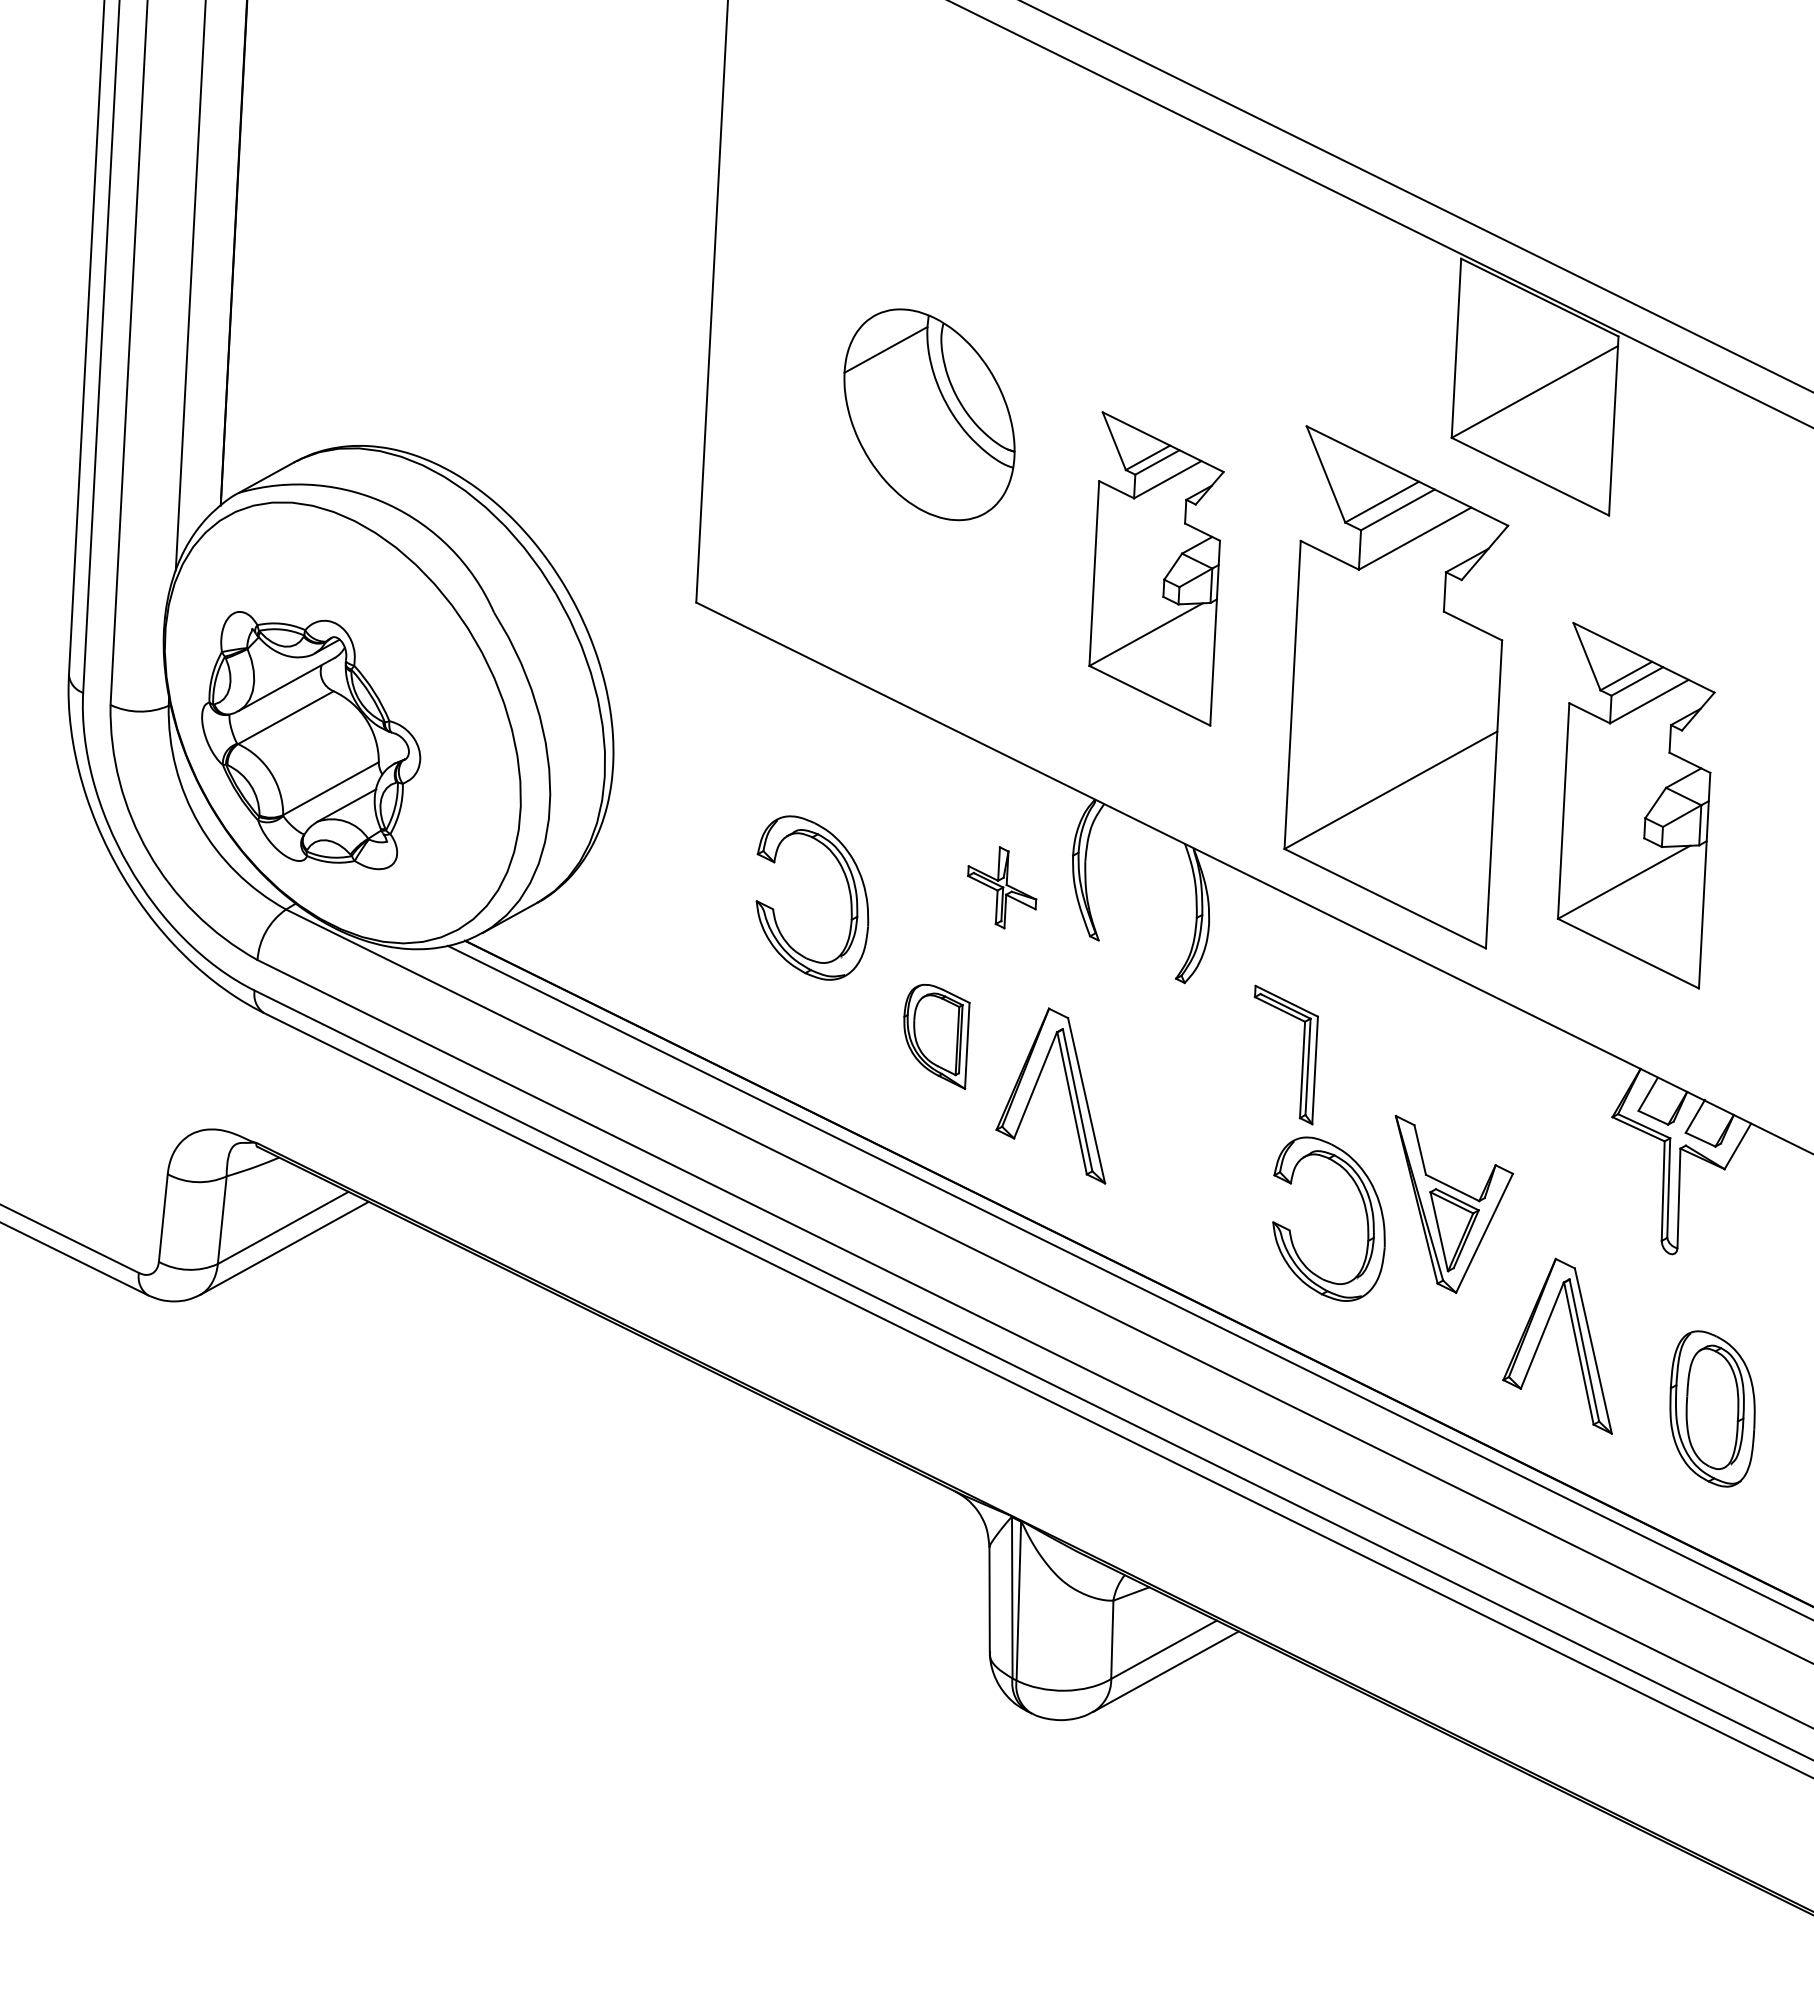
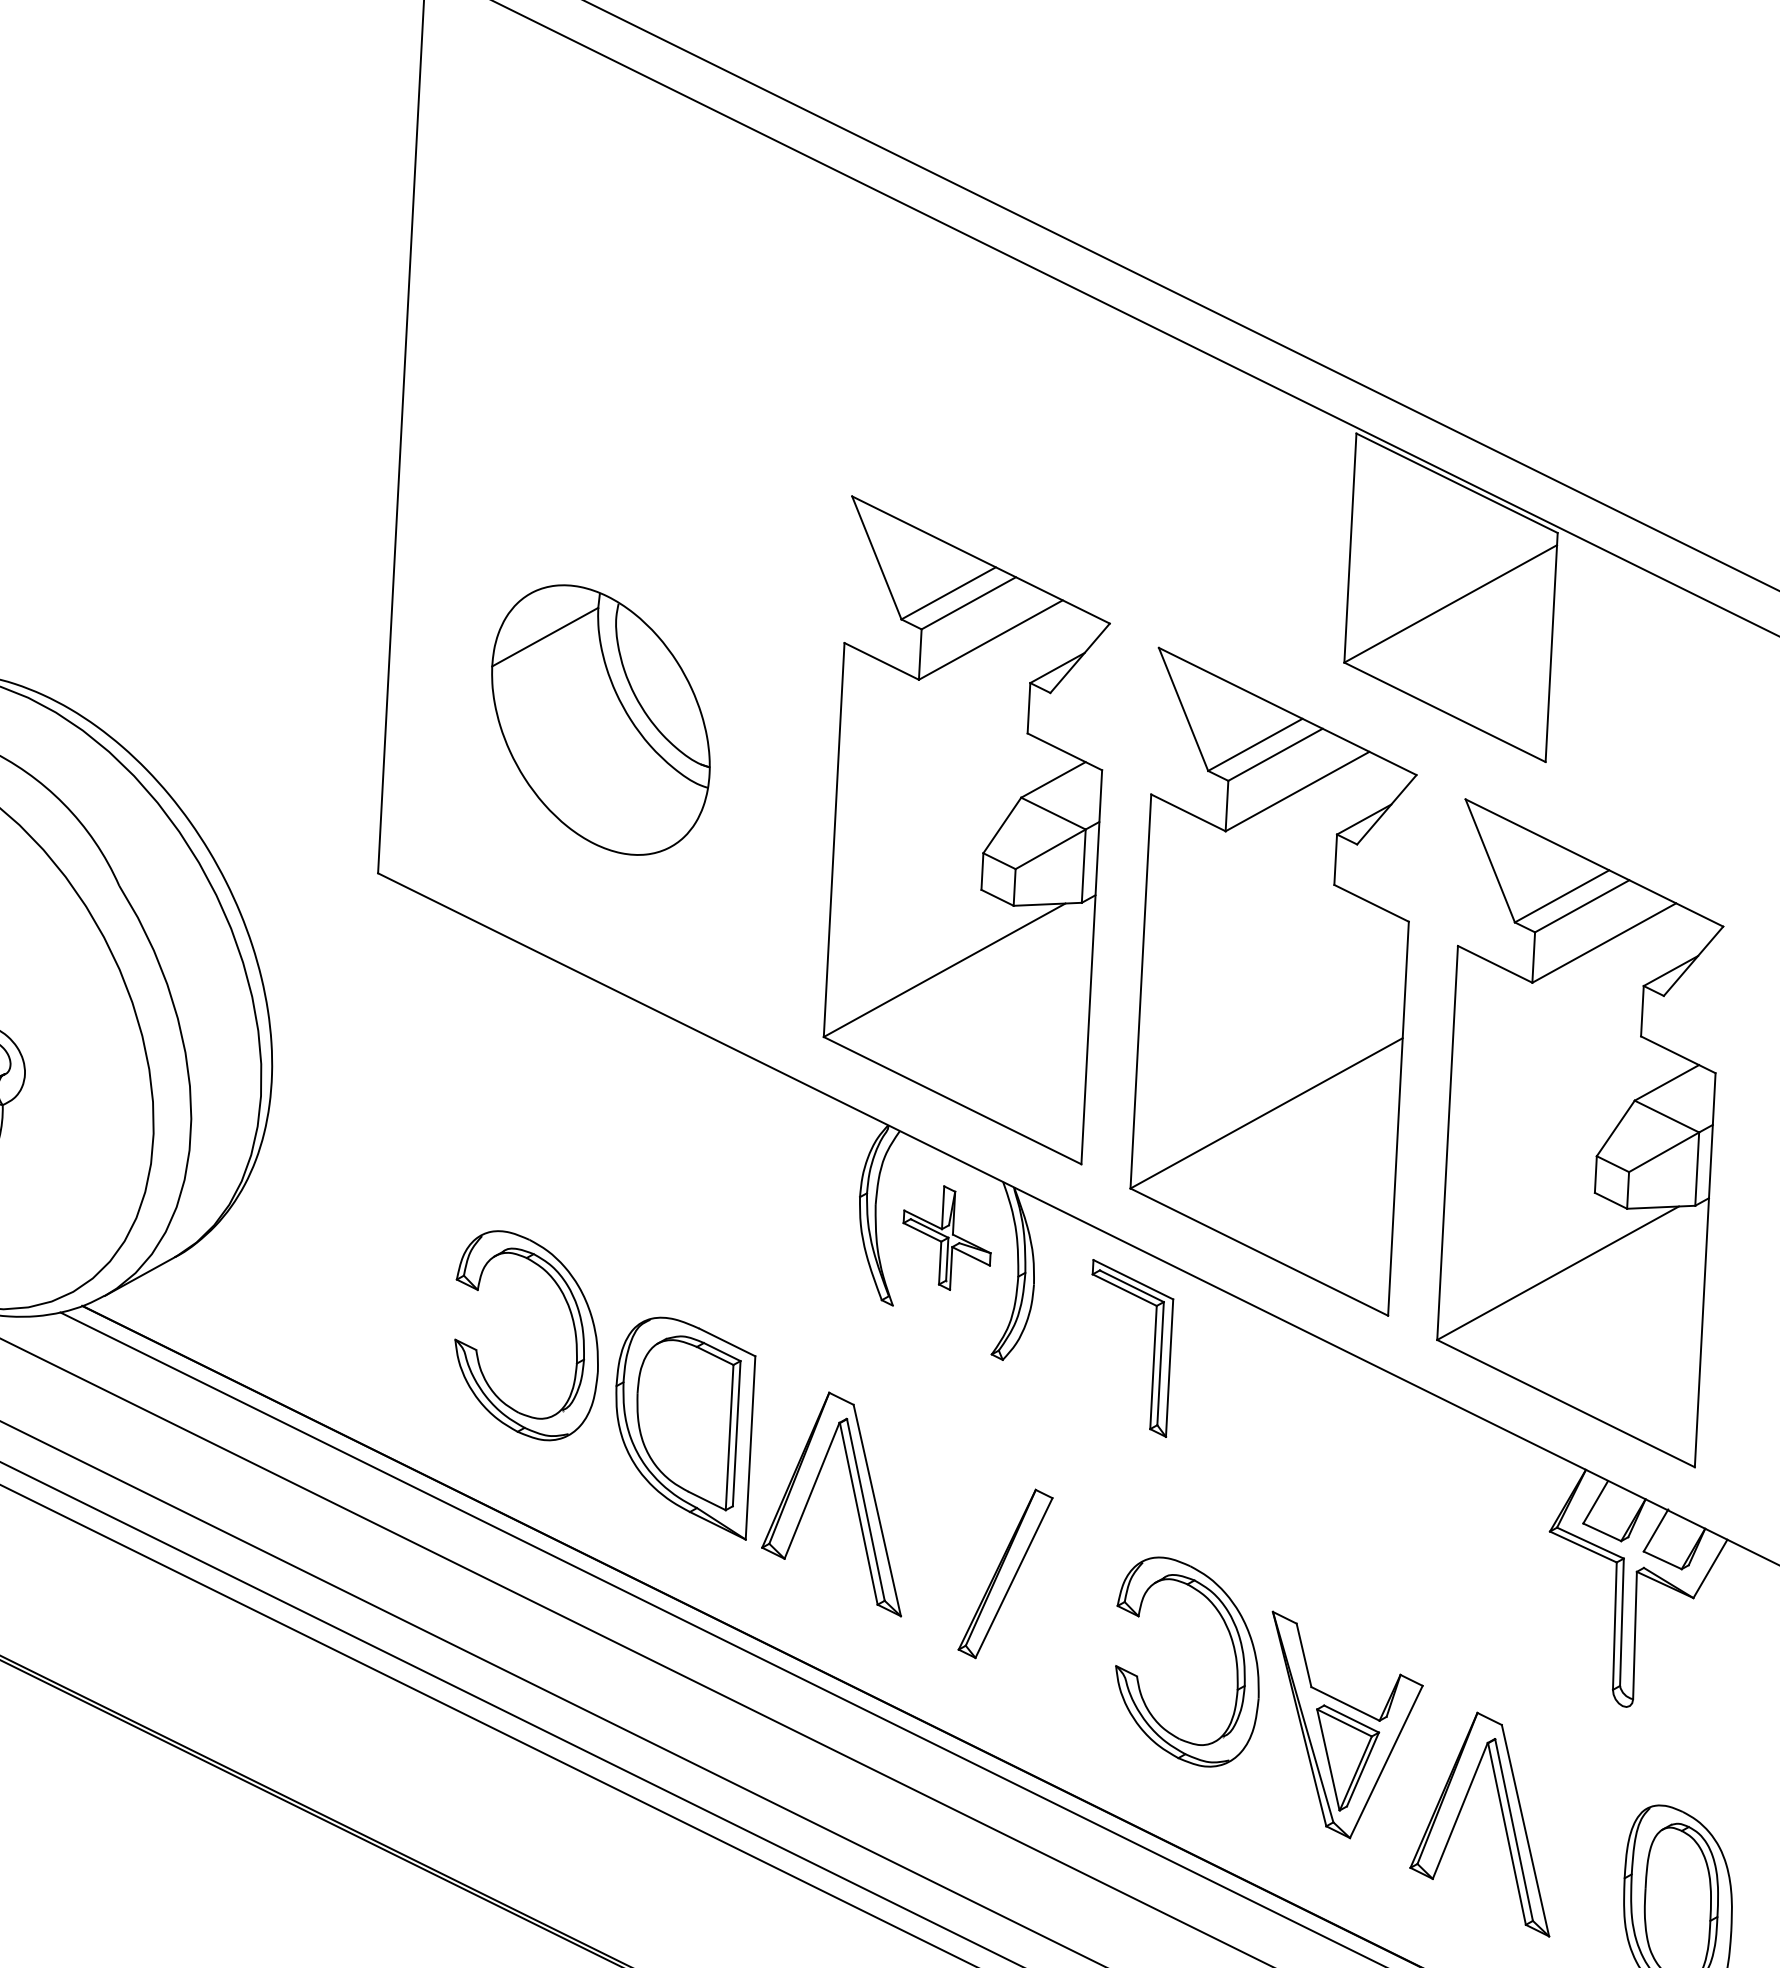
part: (929, 414) -> (600, 719), moved
part: (1156, 568) -> (966, 829), size x1.67
part: (1636, 805) -> (1580, 1132), size x1.43
part: (1002, 887) -> (947, 1237), moved
part: (848, 890) -> (572, 1326), moved
part: (936, 1036) -> (685, 1428), size x1.67
part: (1302, 1054) -> (1153, 1347), moved
part: (1186, 1150) -> (1005, 1574), added
part: (1454, 1203) -> (1347, 1723), moved

